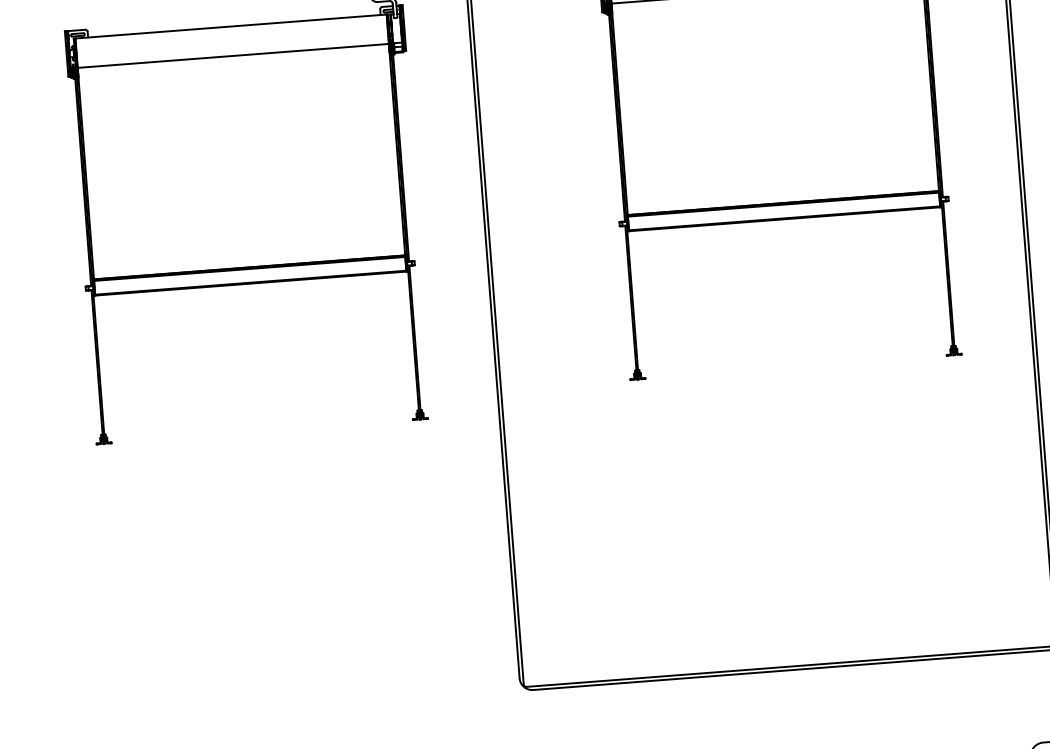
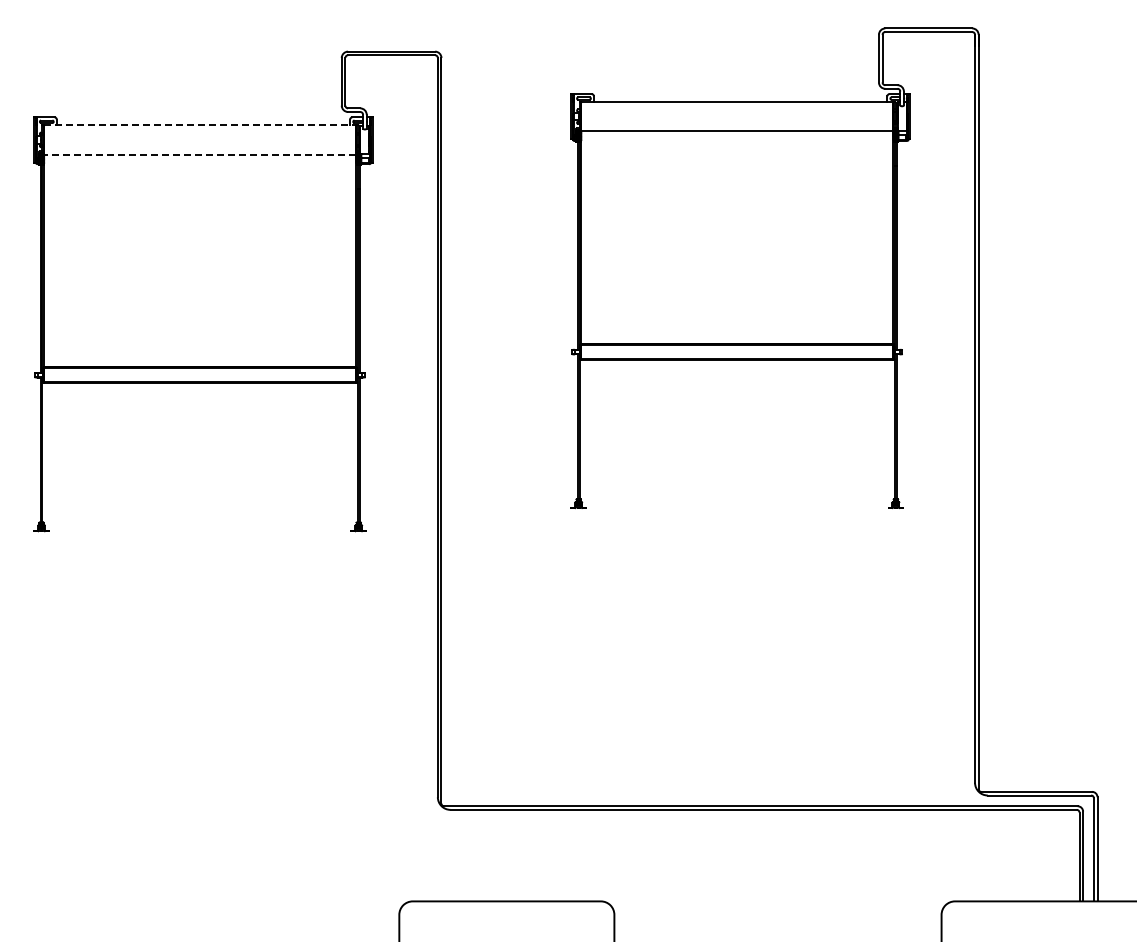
line: (231, 26) -> (200, 125), solid -> dashed
line: (232, 55) -> (199, 154), solid -> dashed

